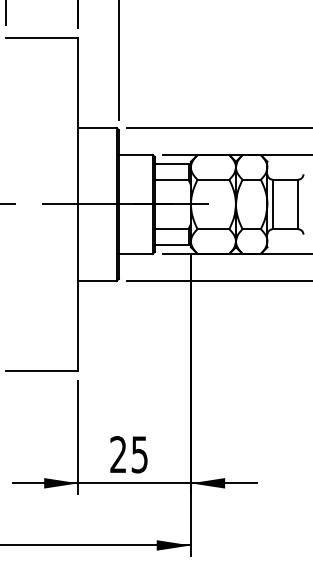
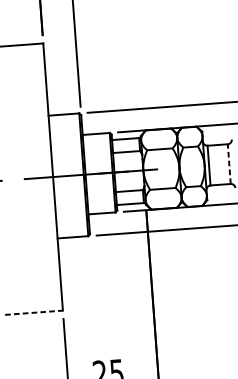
line: (298, 204) -> (229, 164), solid -> dashed
line: (42, 371) -> (34, 313), solid -> dashed

